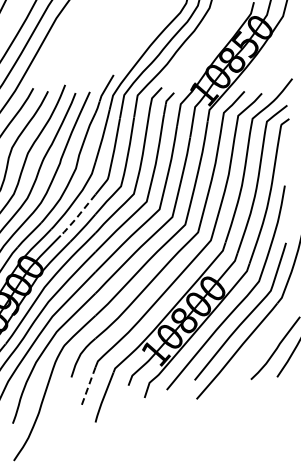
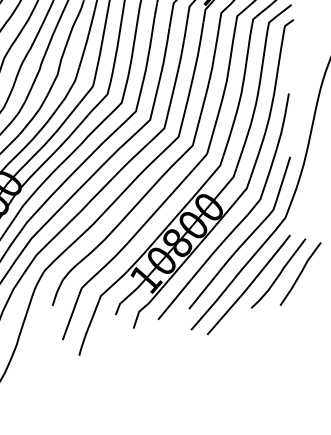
line: (77, 217) -> (59, 128), dashed -> solid
line: (248, 358) -> (248, 284), added
line: (88, 387) -> (71, 316), dashed -> solid

